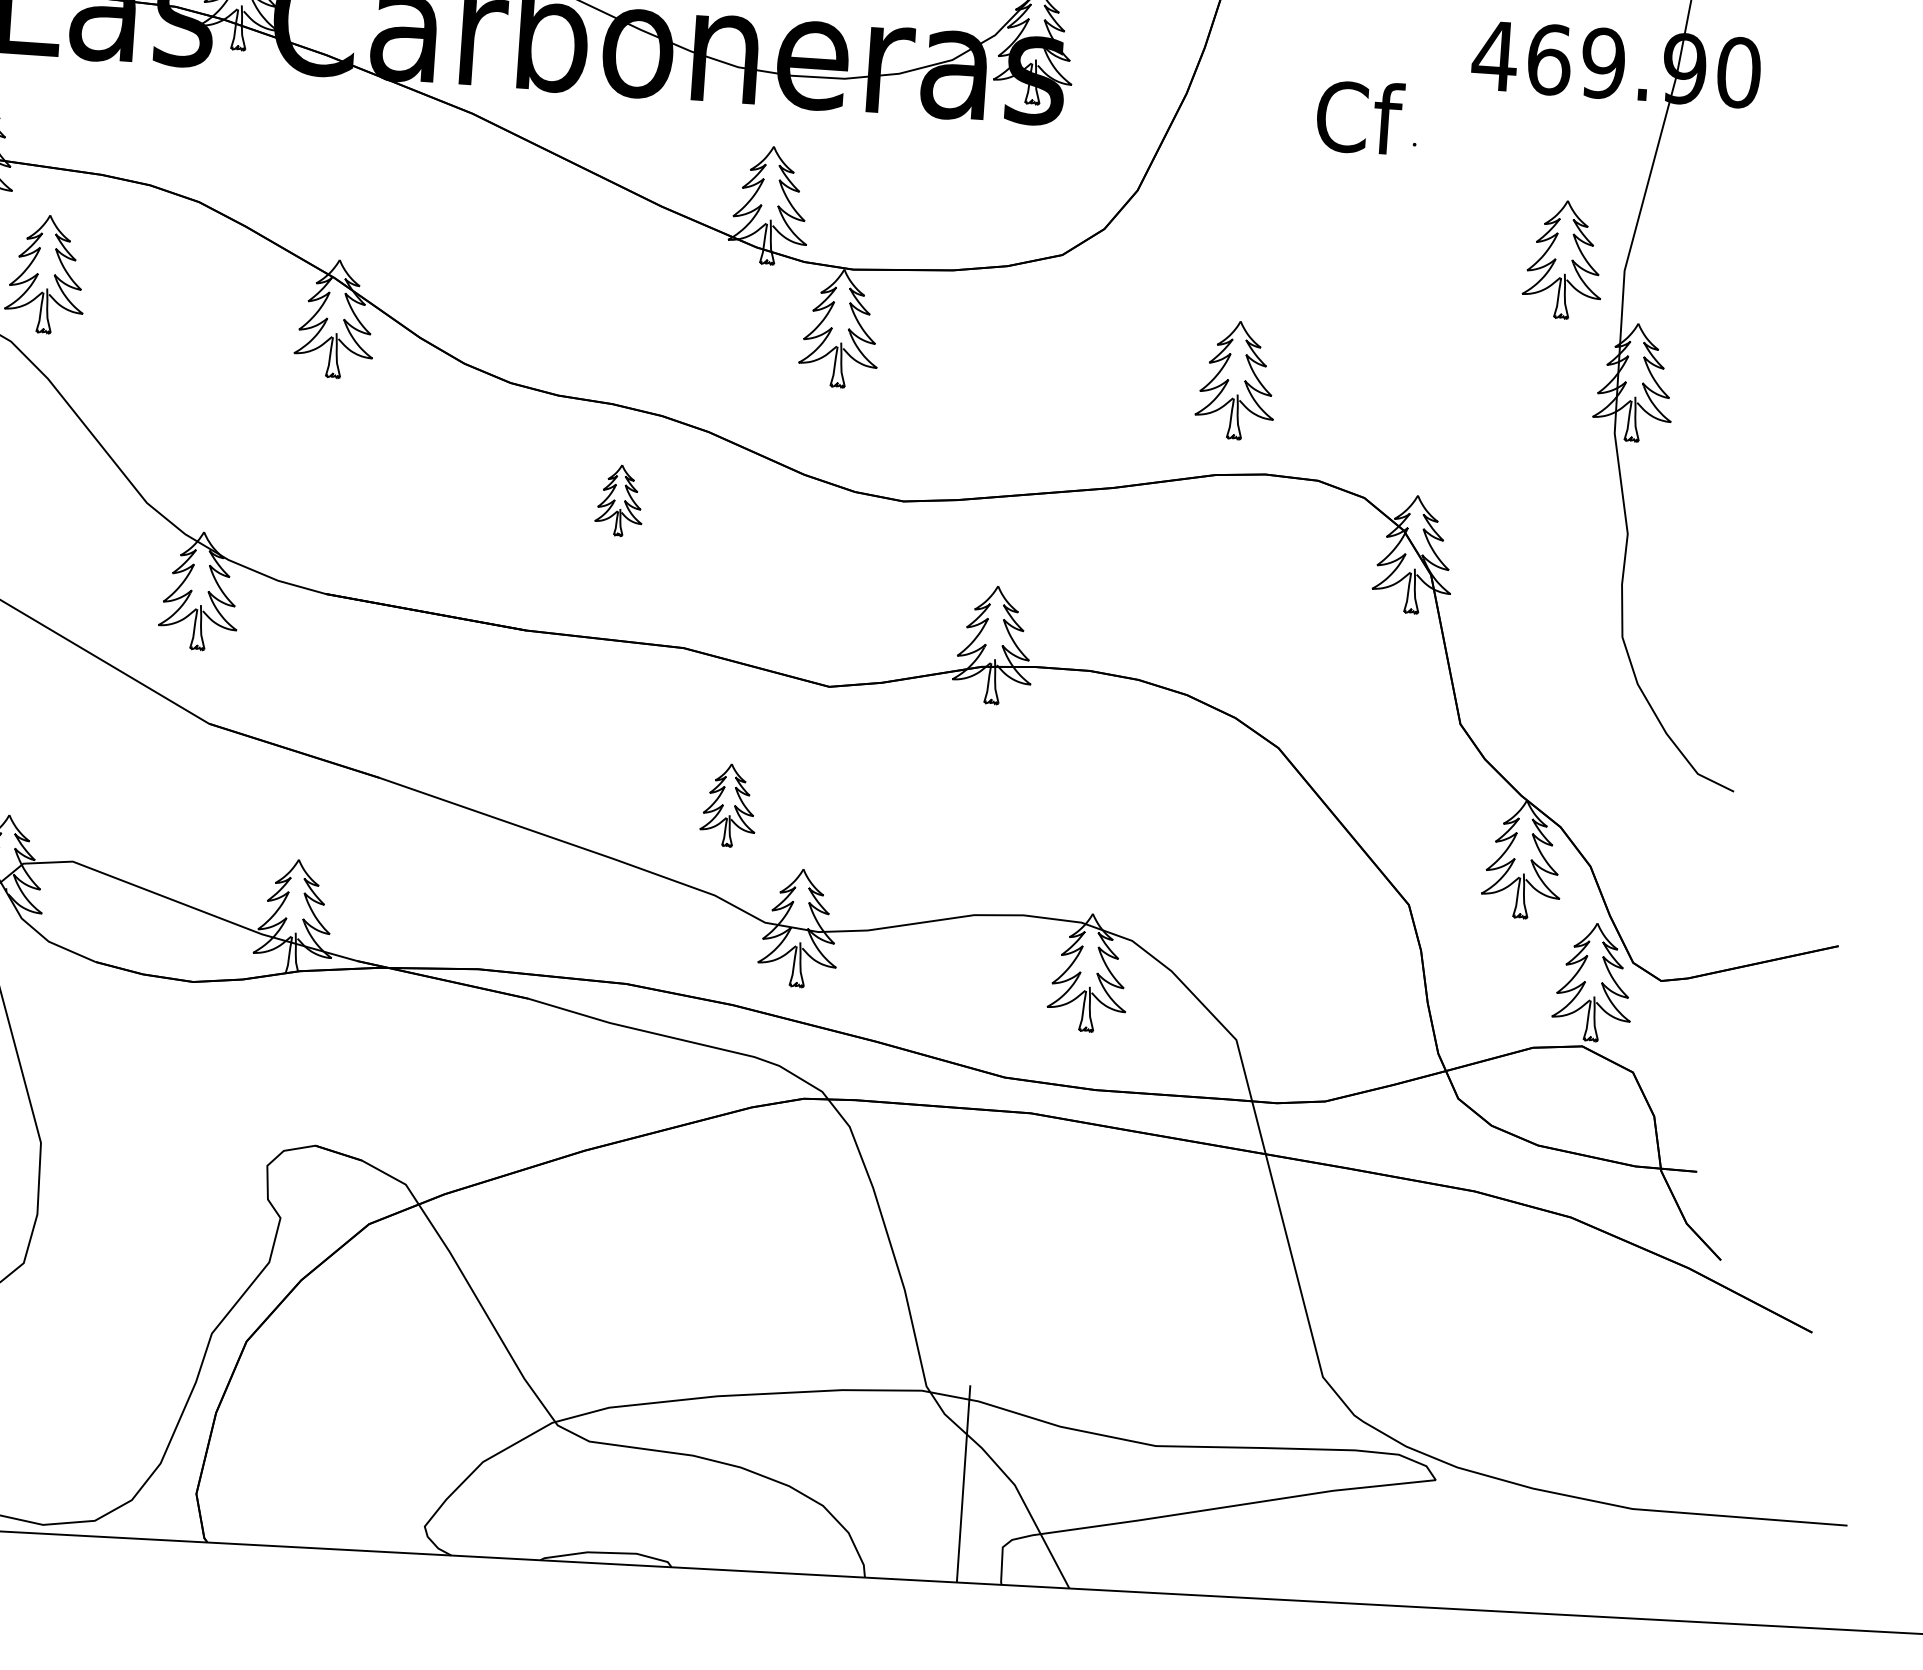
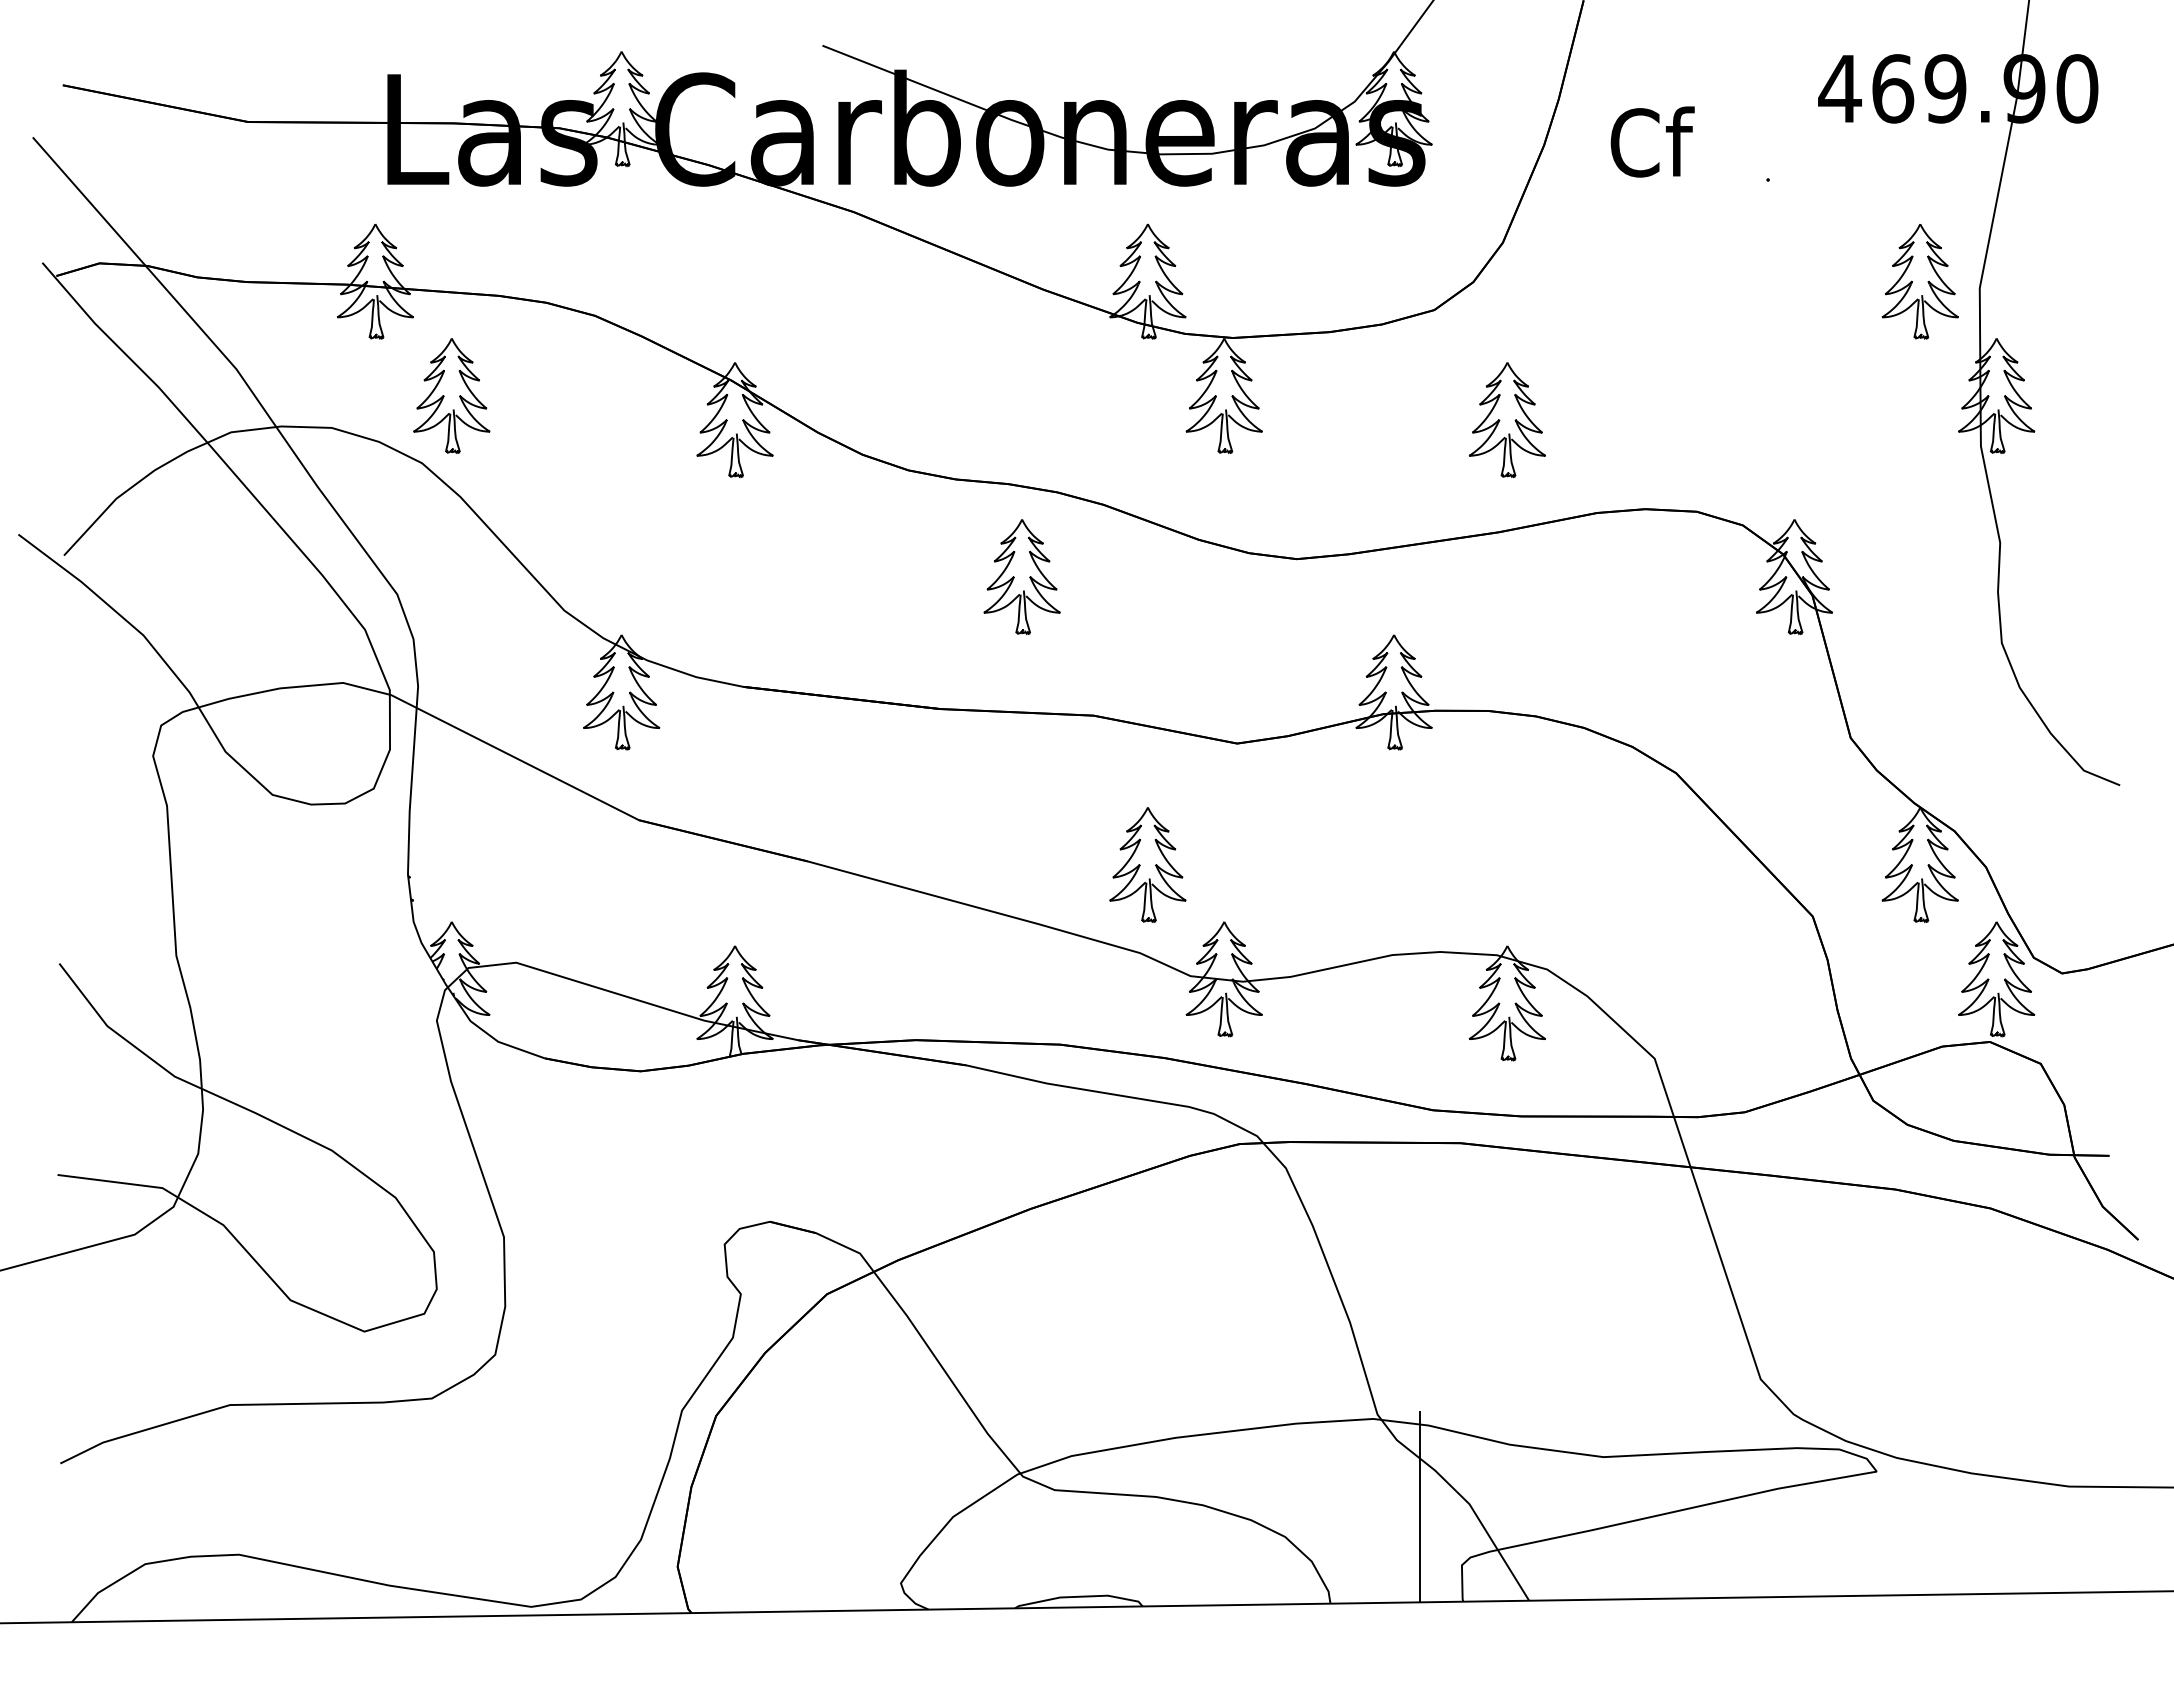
text: (1360, 116) -> (1652, 141), moved
part: (1235, 380) -> (1506, 420), moved
part: (619, 499) -> (1021, 576), size x1.67
part: (728, 804) -> (1147, 864), size x1.43

